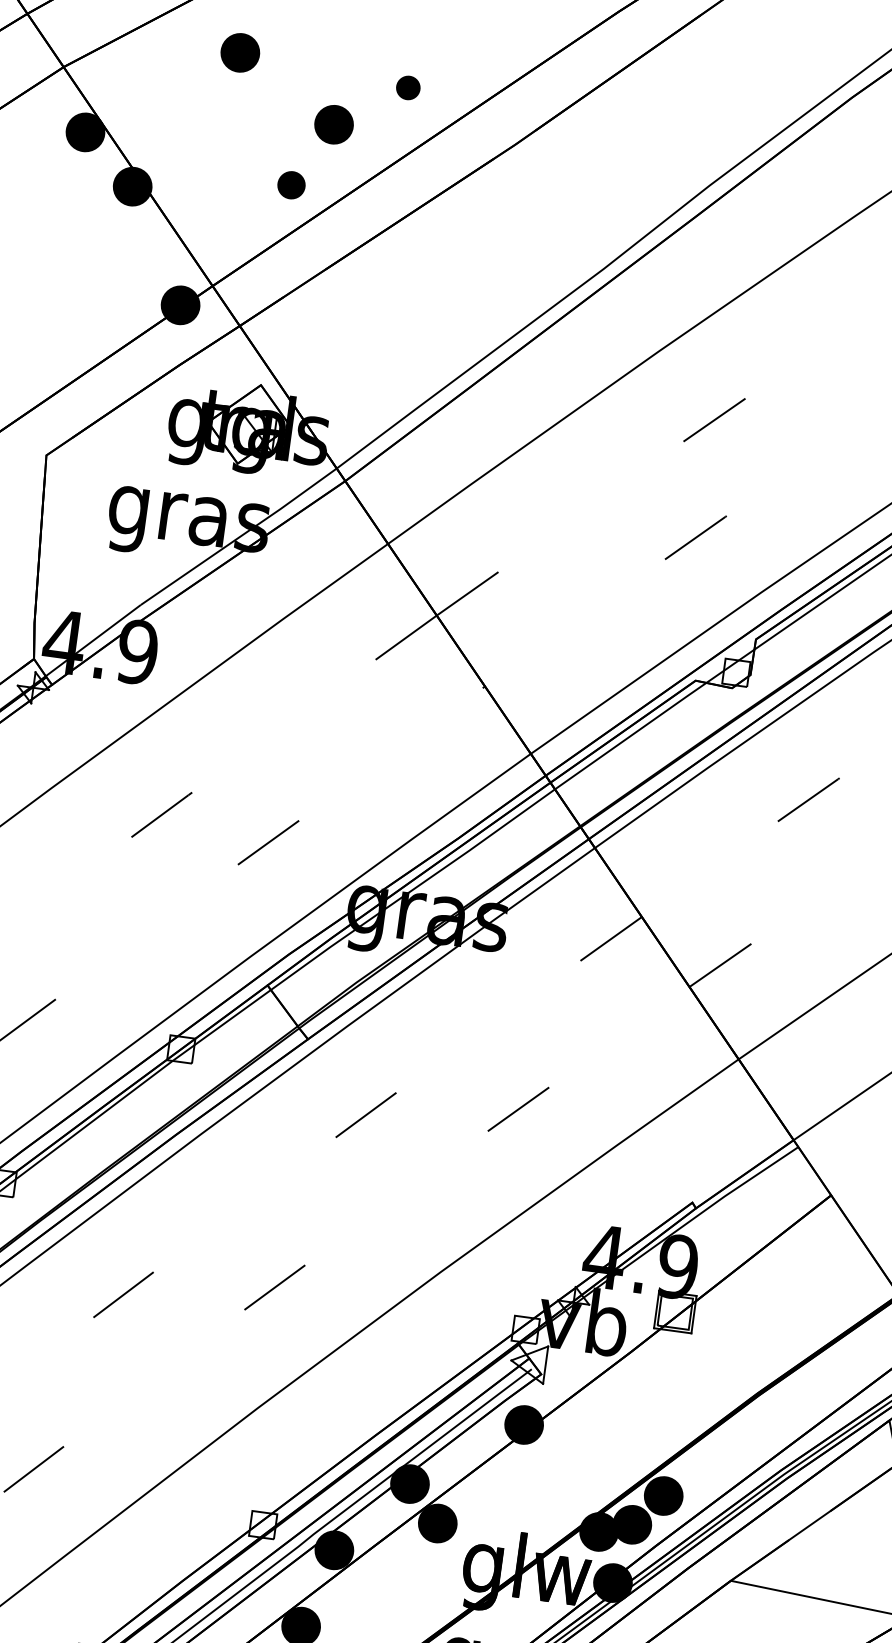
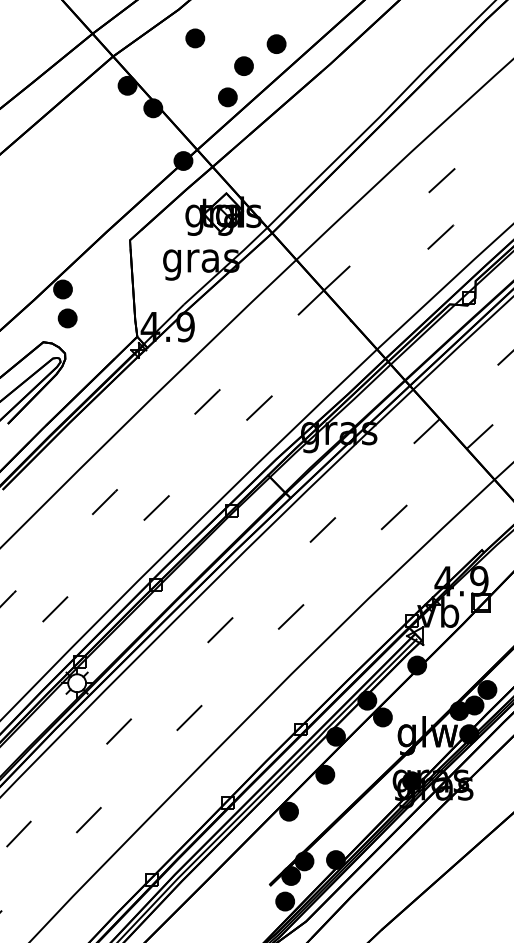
part: (408, 86) -> (276, 43), size x1.67
part: (290, 185) -> (227, 97), size x1.43

